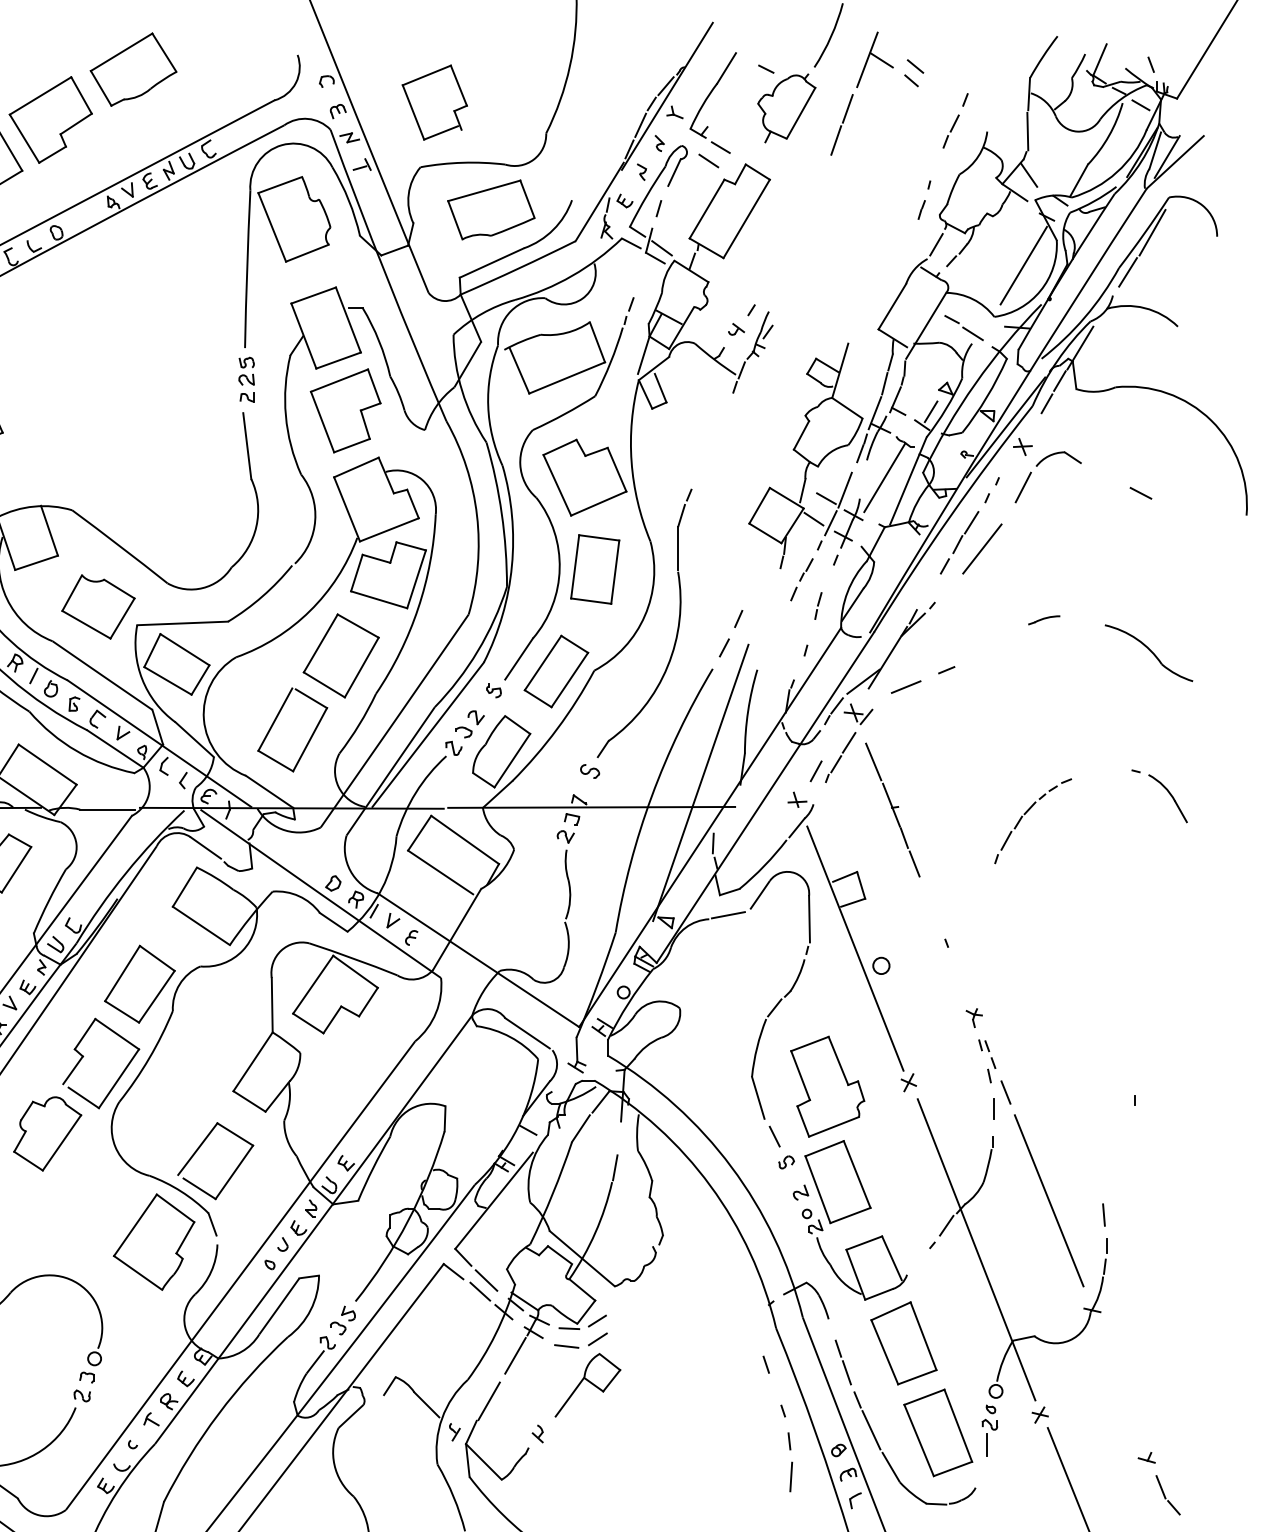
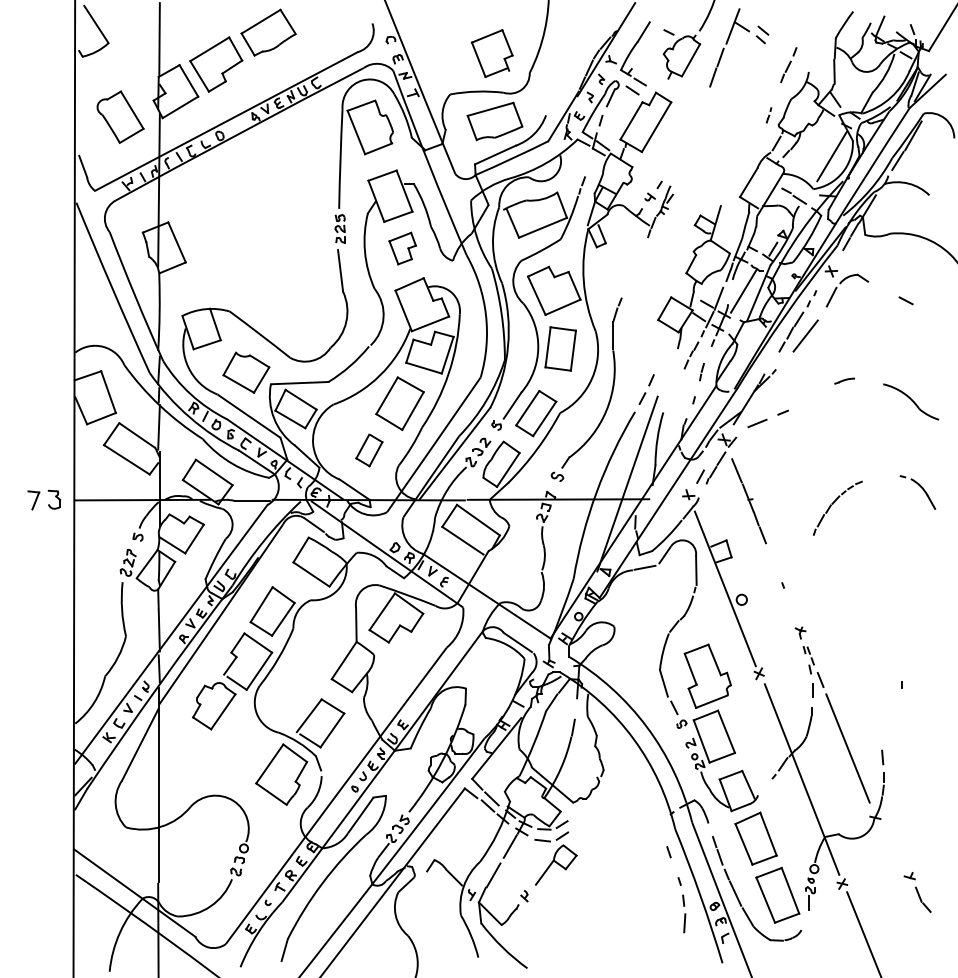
part: (433, 102) -> (491, 53), moved
part: (923, 200) -> (768, 115), size x0.6
part: (345, 410) -> (402, 248), size x0.6
part: (292, 729) -> (369, 450), size x0.6
part: (1158, 1483) -> (917, 892), moved

